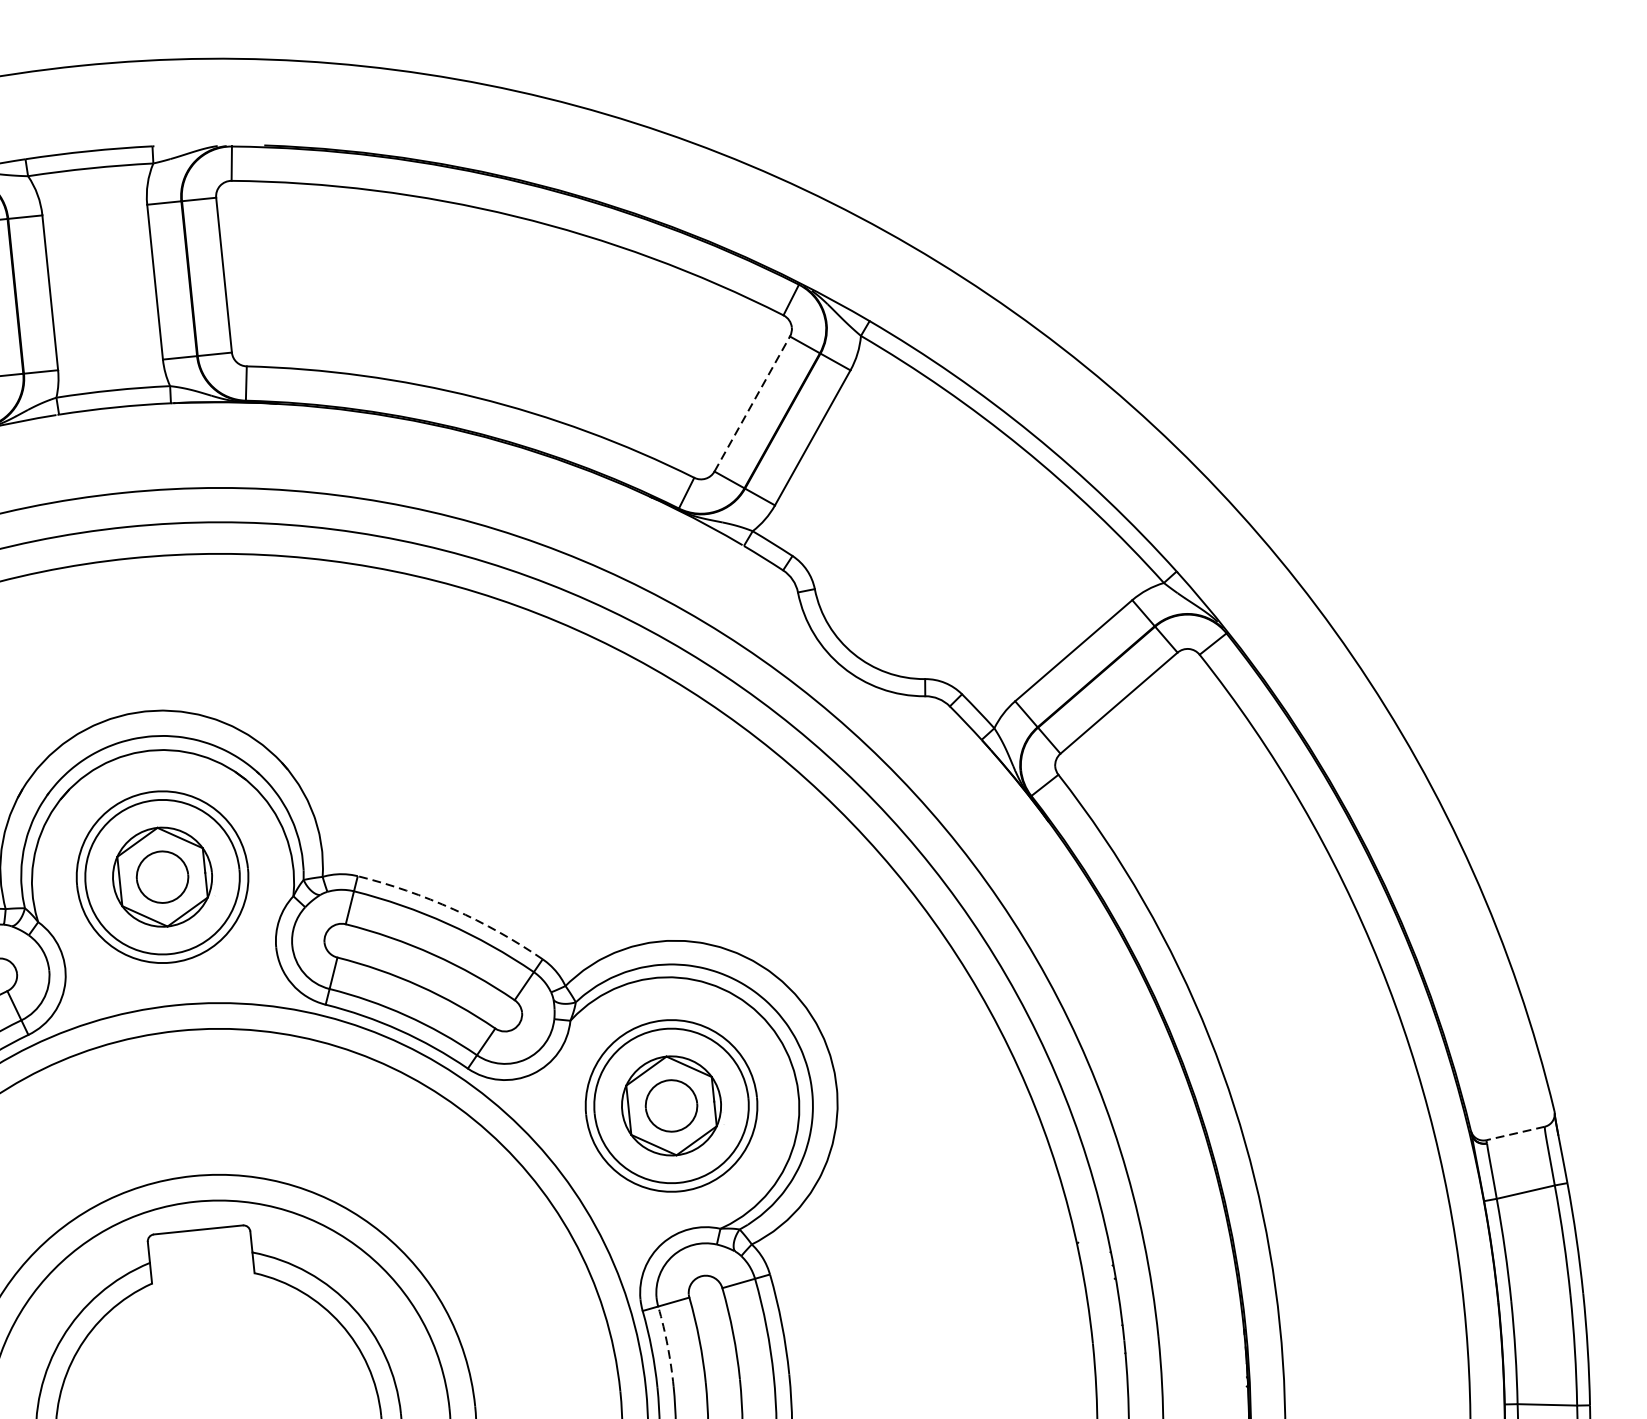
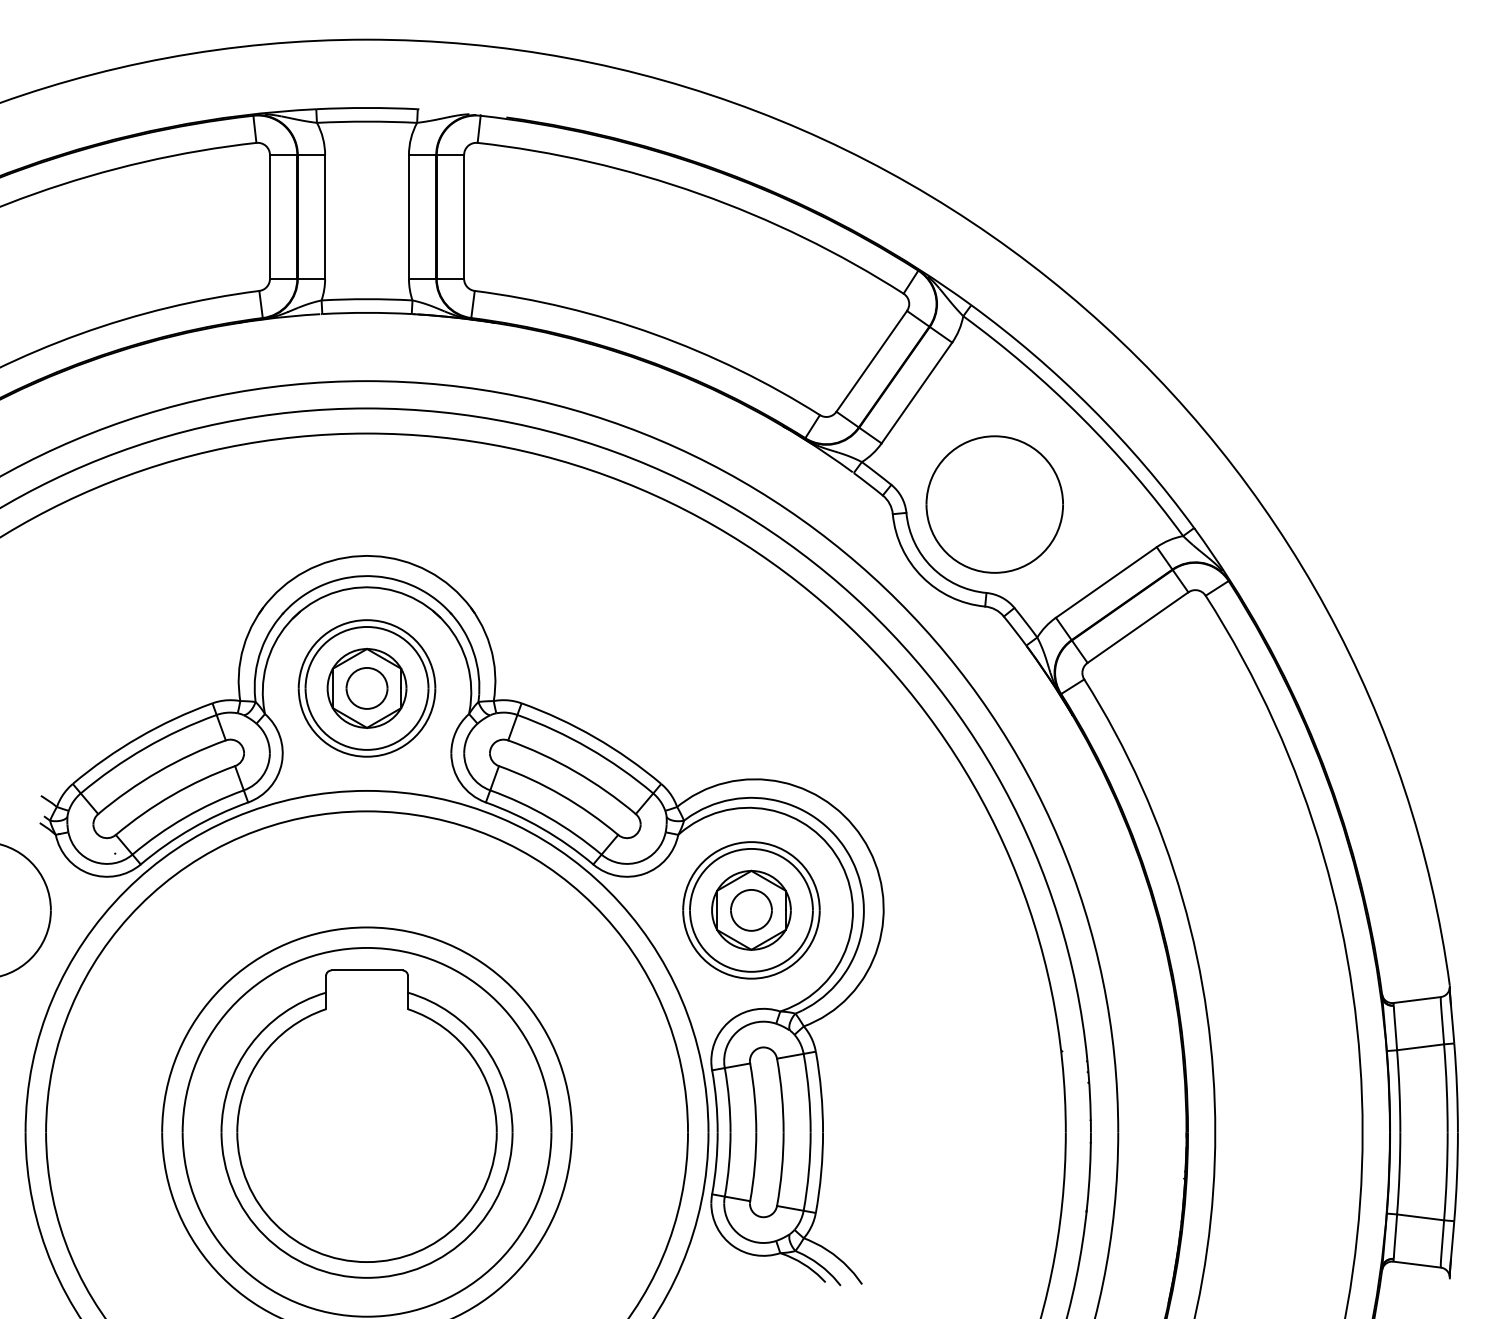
line: (751, 404) -> (871, 361), dashed -> solid
part: (923, 567) -> (994, 504), added
arc: (454, 909) -> (595, 737), dashed -> solid
line: (1515, 1134) -> (1417, 1000), dashed -> solid
arc: (668, 1346) -> (729, 1100), dashed -> solid

